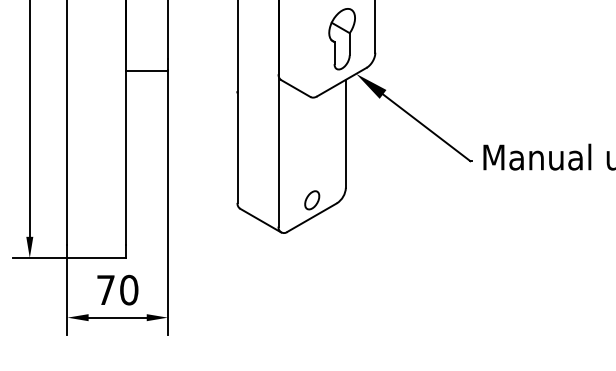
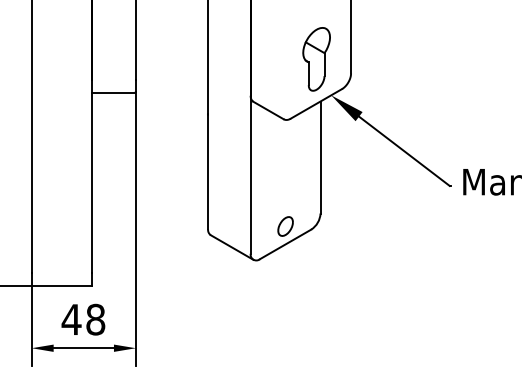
text: (117, 290) -> (83, 320), 70 -> 48

